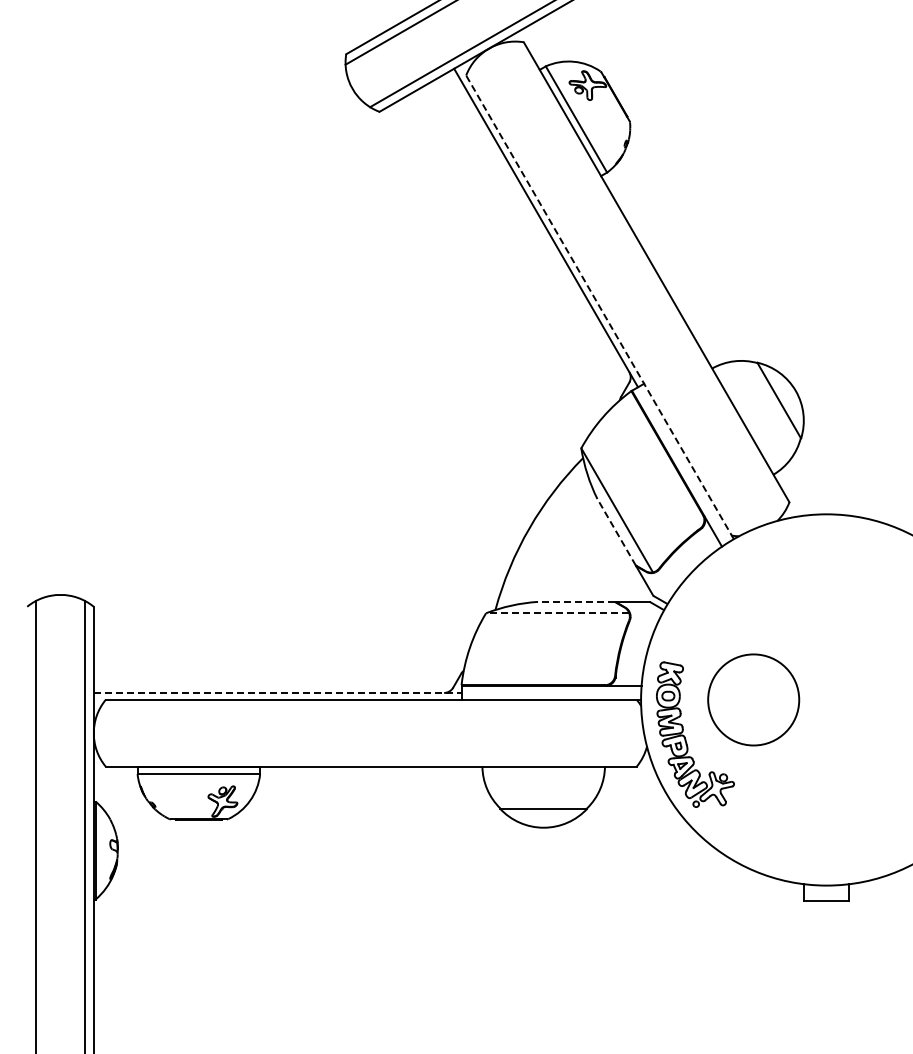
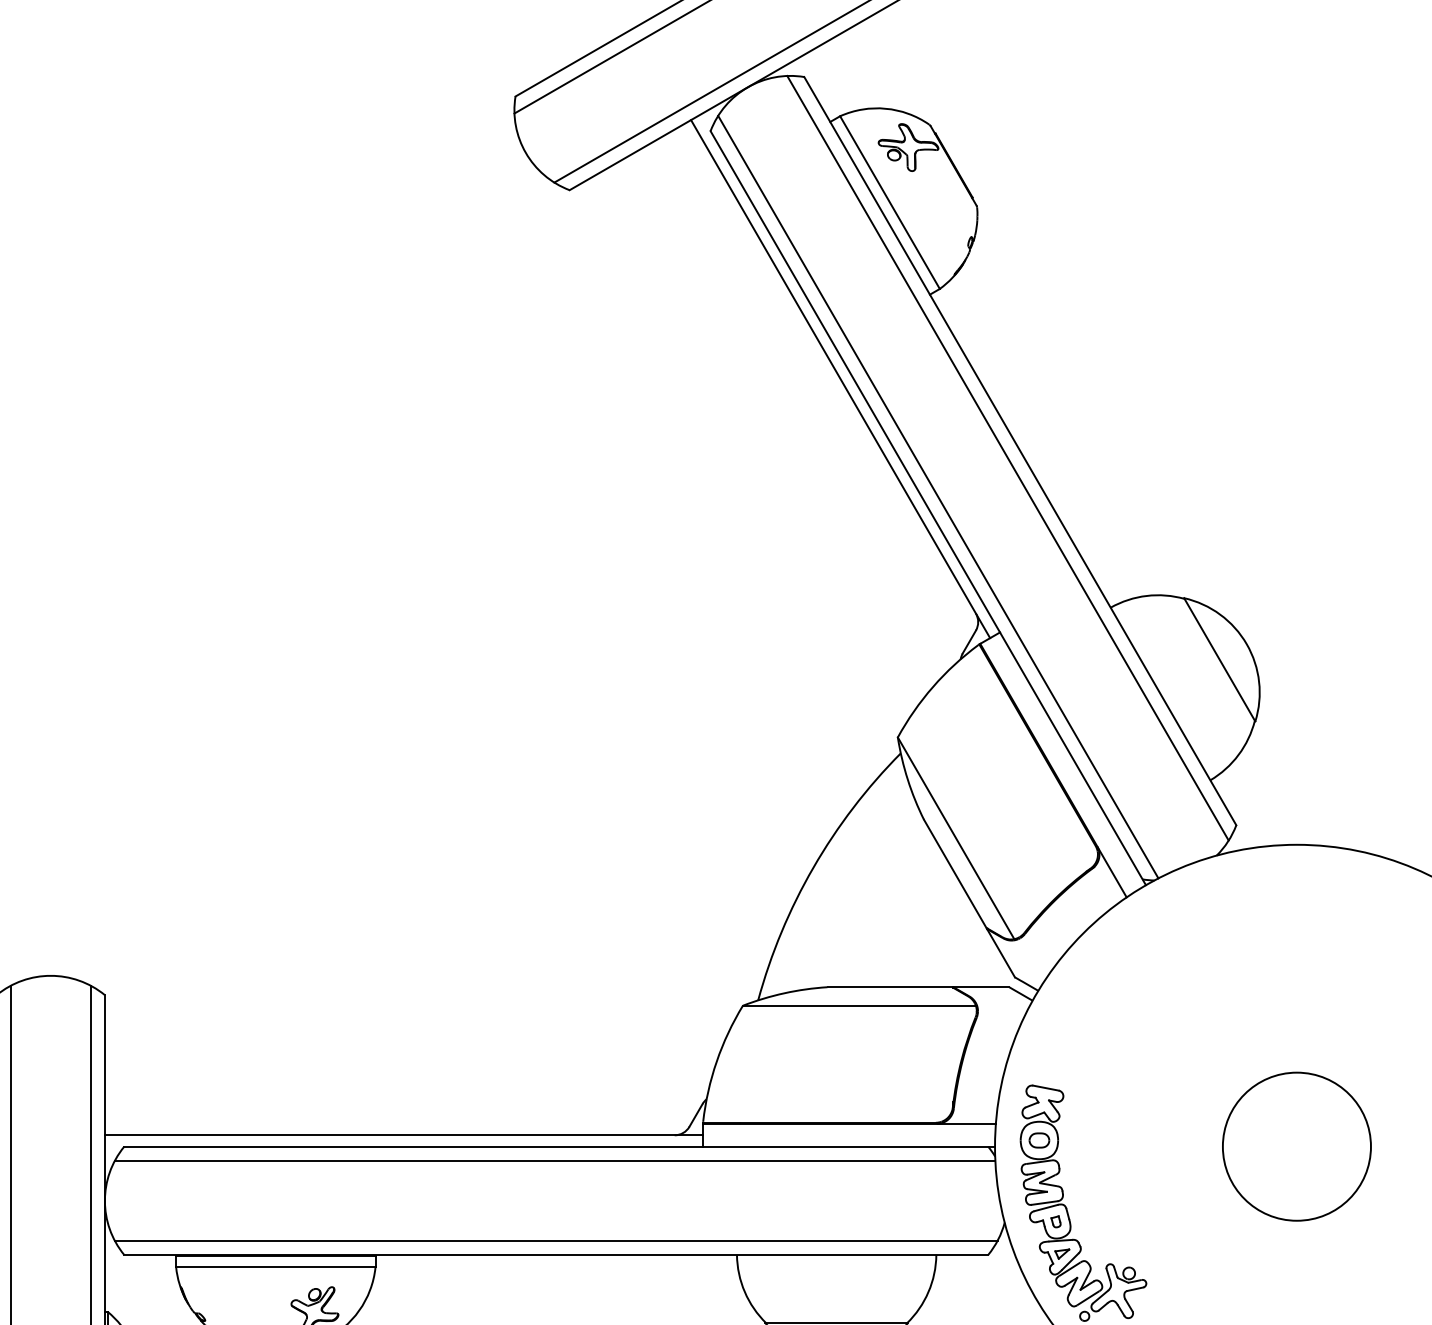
line: (648, 276) -> (1007, 457), added
line: (605, 300) -> (937, 497), added
line: (600, 307) -> (929, 508), dashed -> solid
line: (616, 531) -> (955, 872), dashed -> solid
line: (575, 601) -> (888, 986), dashed -> solid
line: (557, 613) -> (859, 1006), dashed -> solid
line: (277, 692) -> (403, 1134), dashed -> solid
circle: (753, 699) -> (1296, 1145), moved
line: (370, 708) -> (554, 1160), added
line: (370, 757) -> (554, 1240), added

